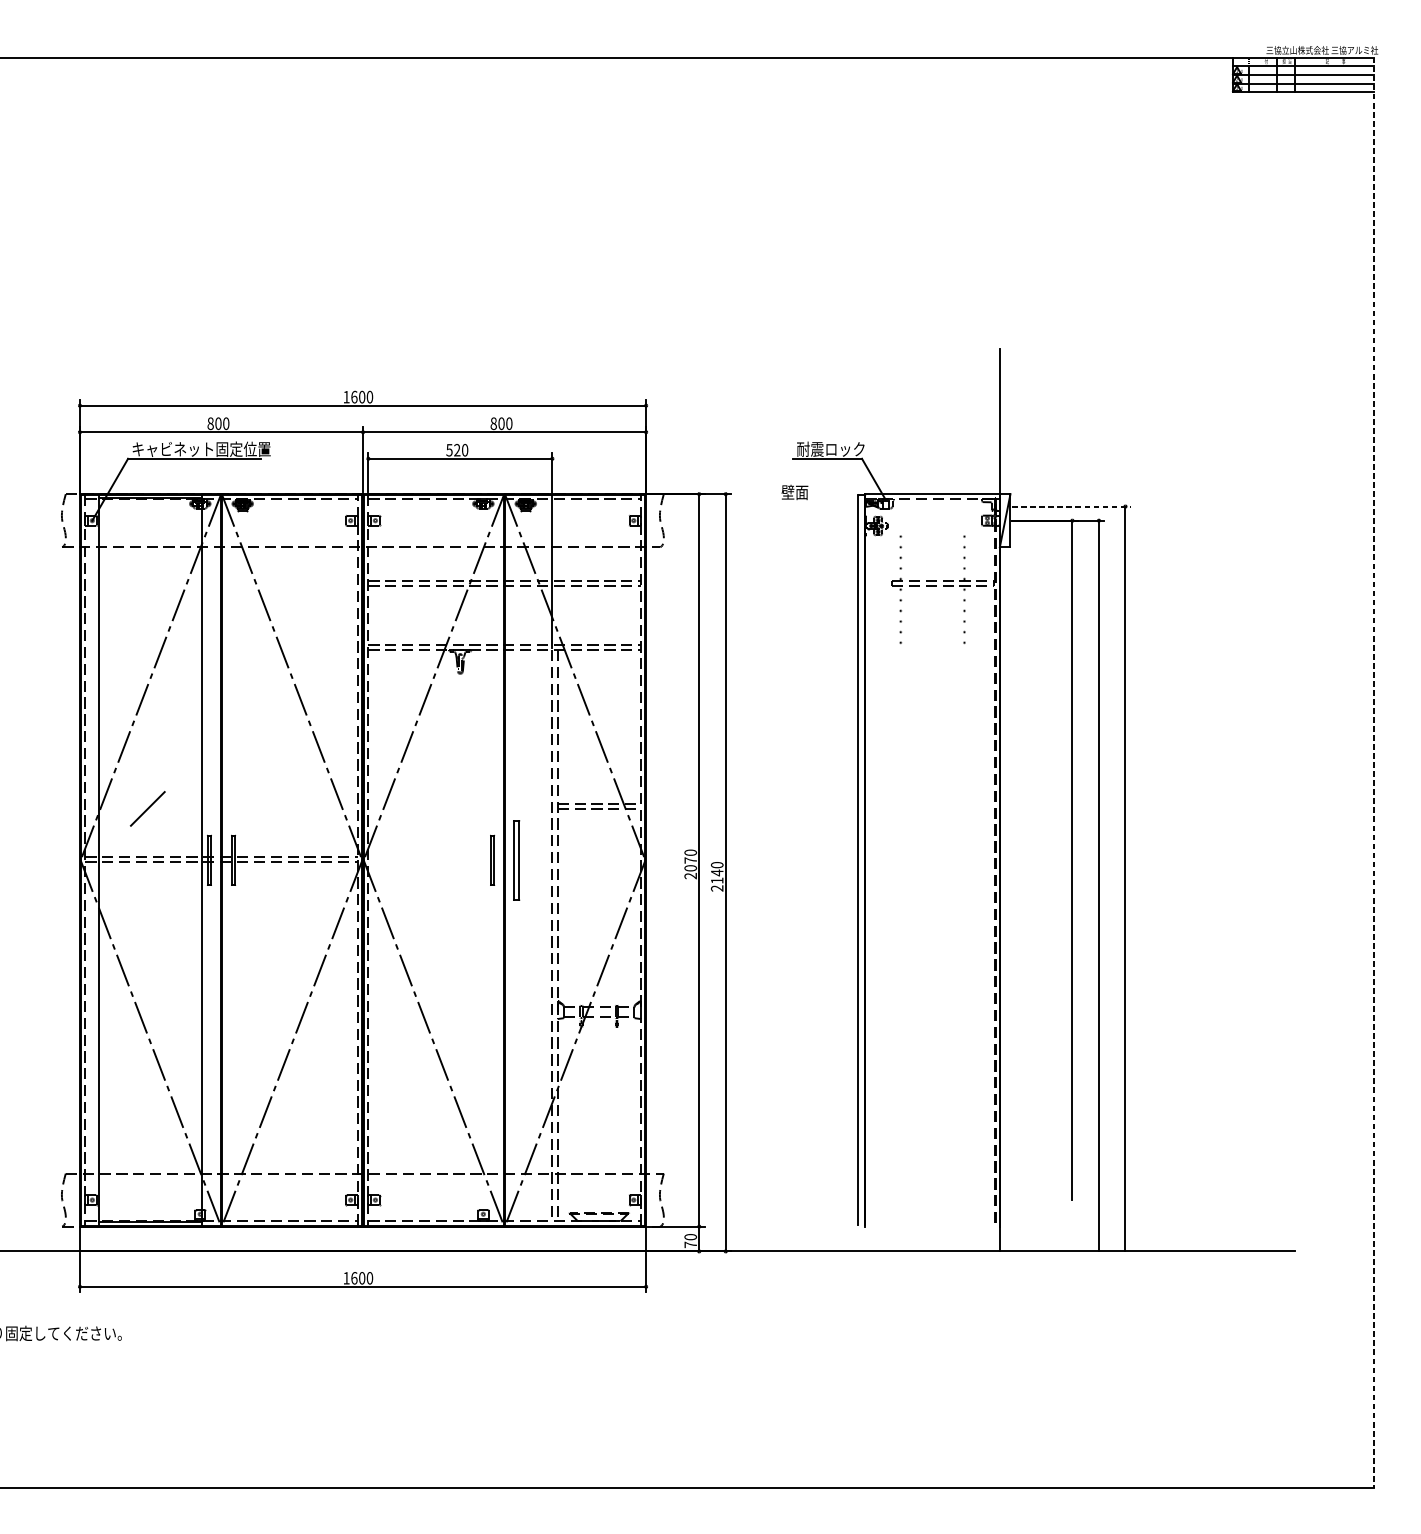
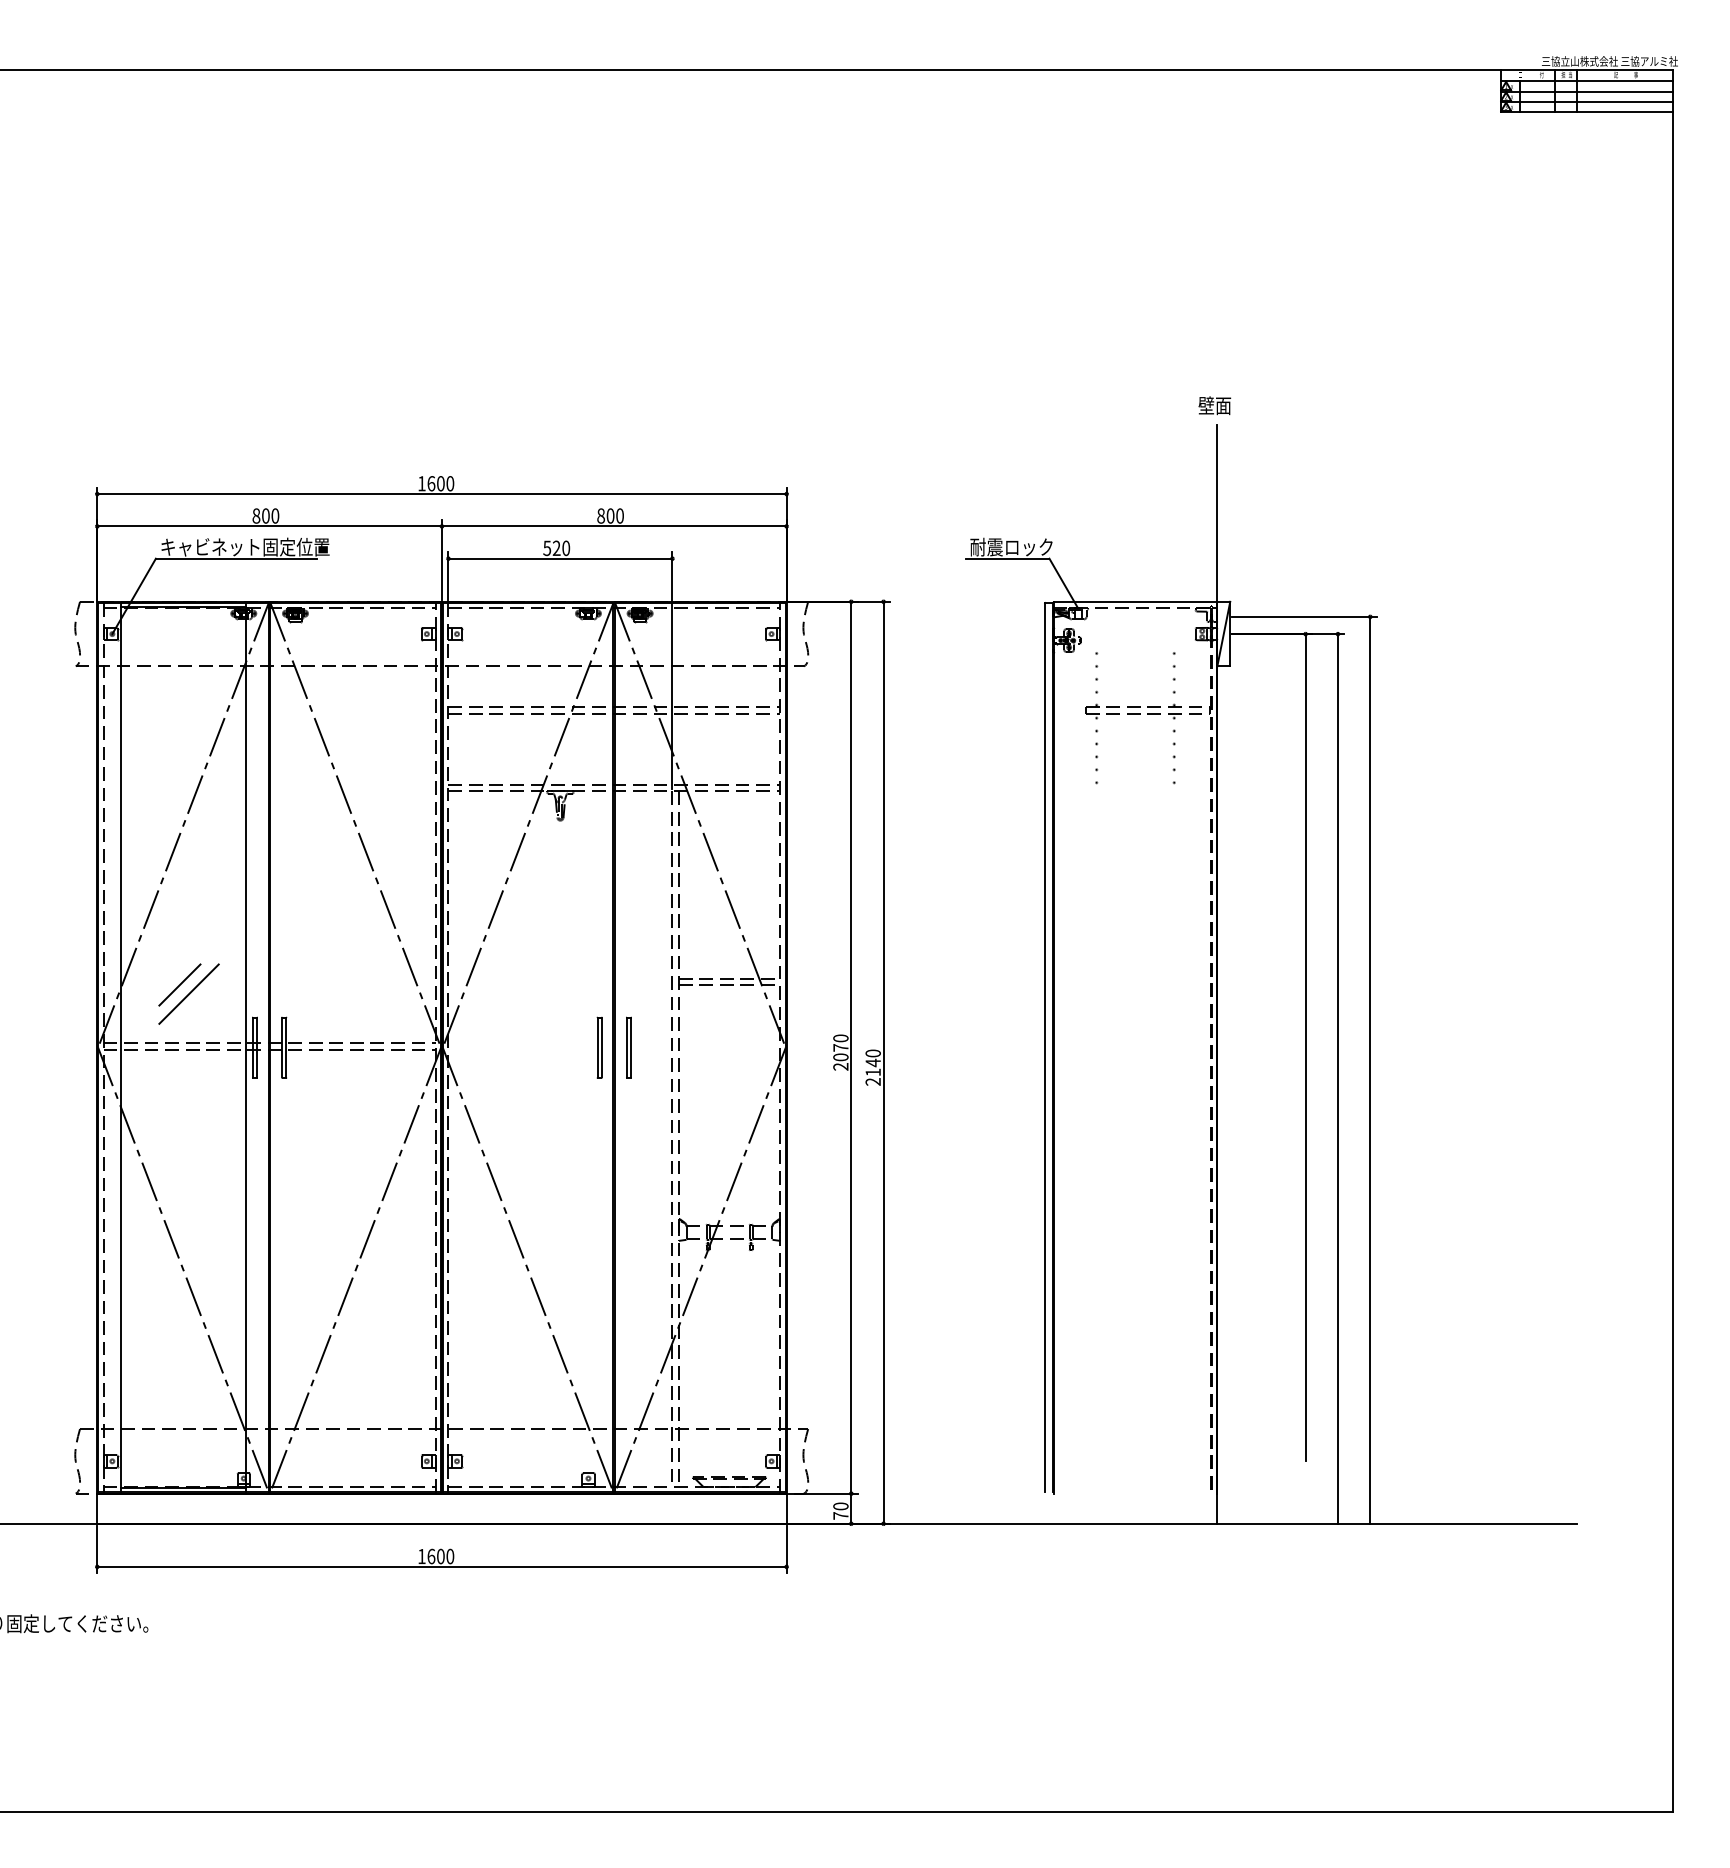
text: (794, 492) -> (1214, 405), moved
line: (1072, 506) -> (1305, 616), dashed -> solid
line: (1374, 773) -> (1673, 941), dashed -> solid
line: (154, 815) -> (188, 993), added
part: (516, 860) -> (628, 1047), size x0.62

